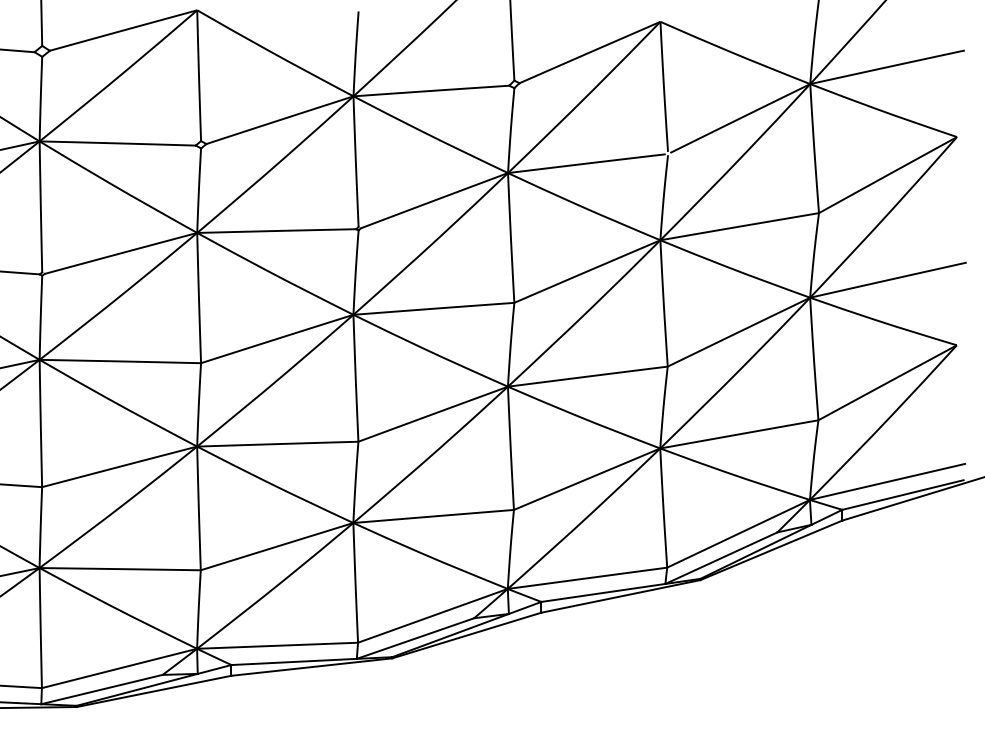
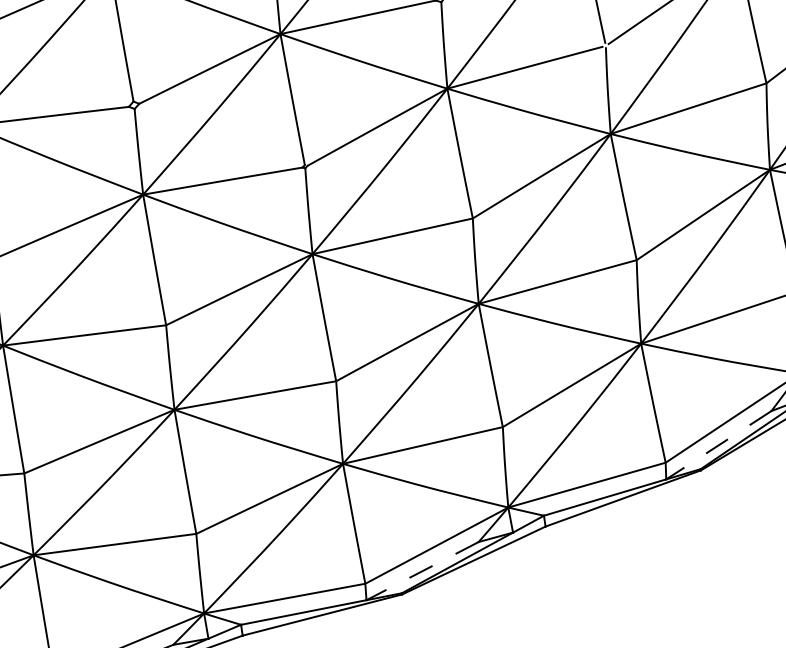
line: (721, 558) -> (719, 445), solid -> dashed
line: (415, 638) -> (422, 571), solid -> dashed

